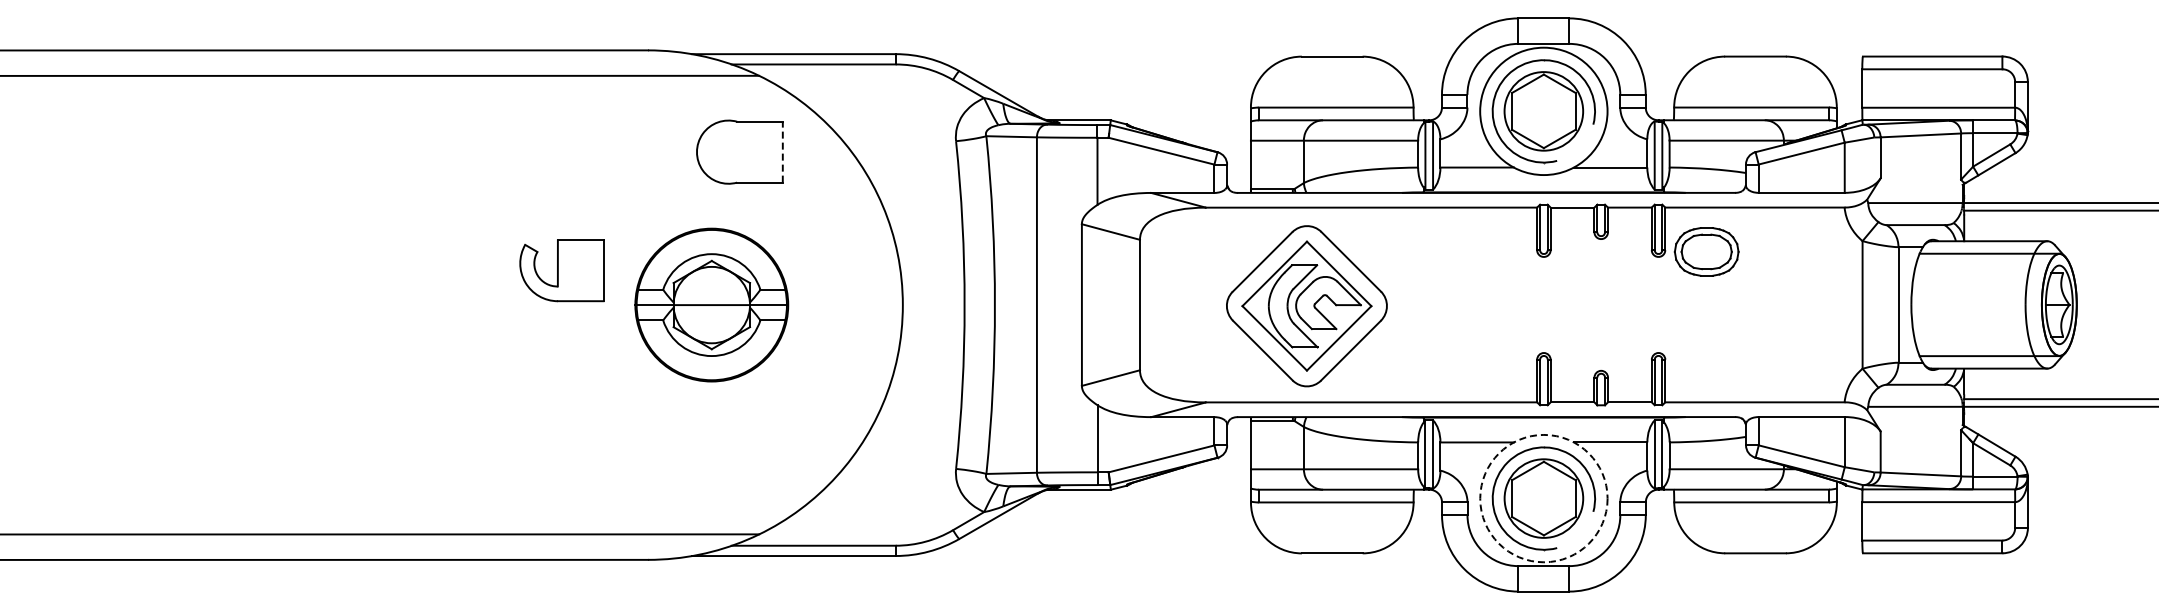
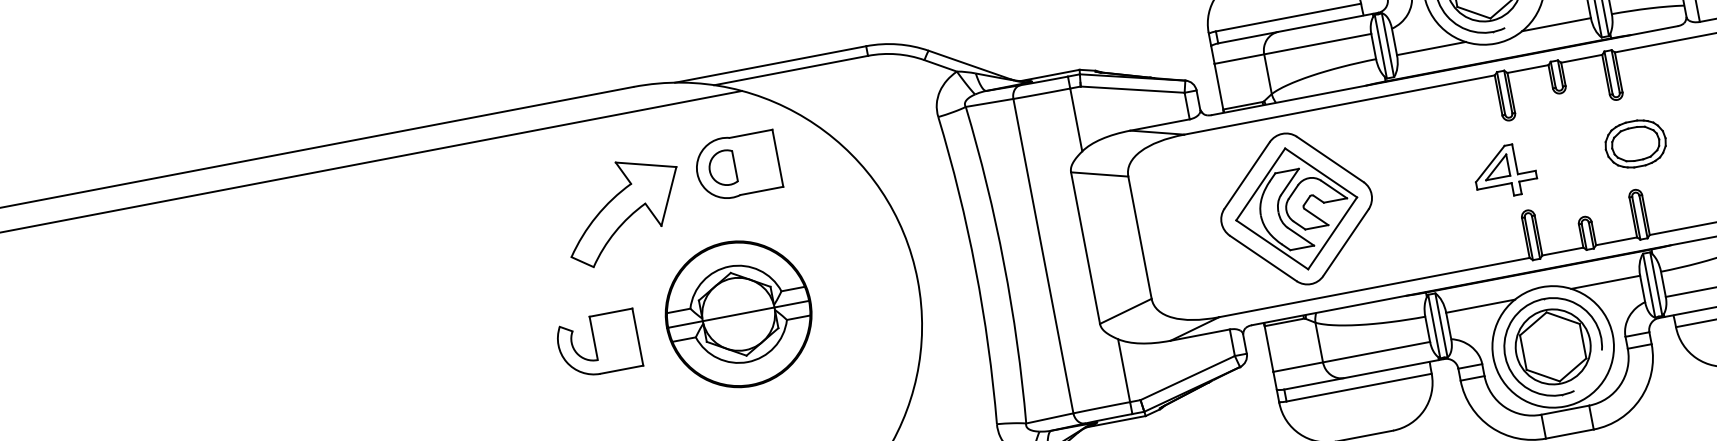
part: (723, 151) -> (722, 168), added
line: (782, 151) -> (777, 157), dashed -> solid
part: (613, 175) -> (623, 210), added
part: (1706, 251) -> (1635, 143), moved
part: (561, 270) -> (598, 344), moved
part: (1527, 308) -> (1503, 171), added
circle: (1543, 498) -> (1552, 346), dashed -> solid

